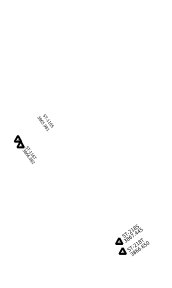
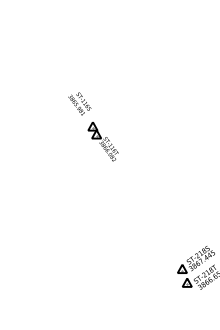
part: (25, 149) -> (103, 141), moved

